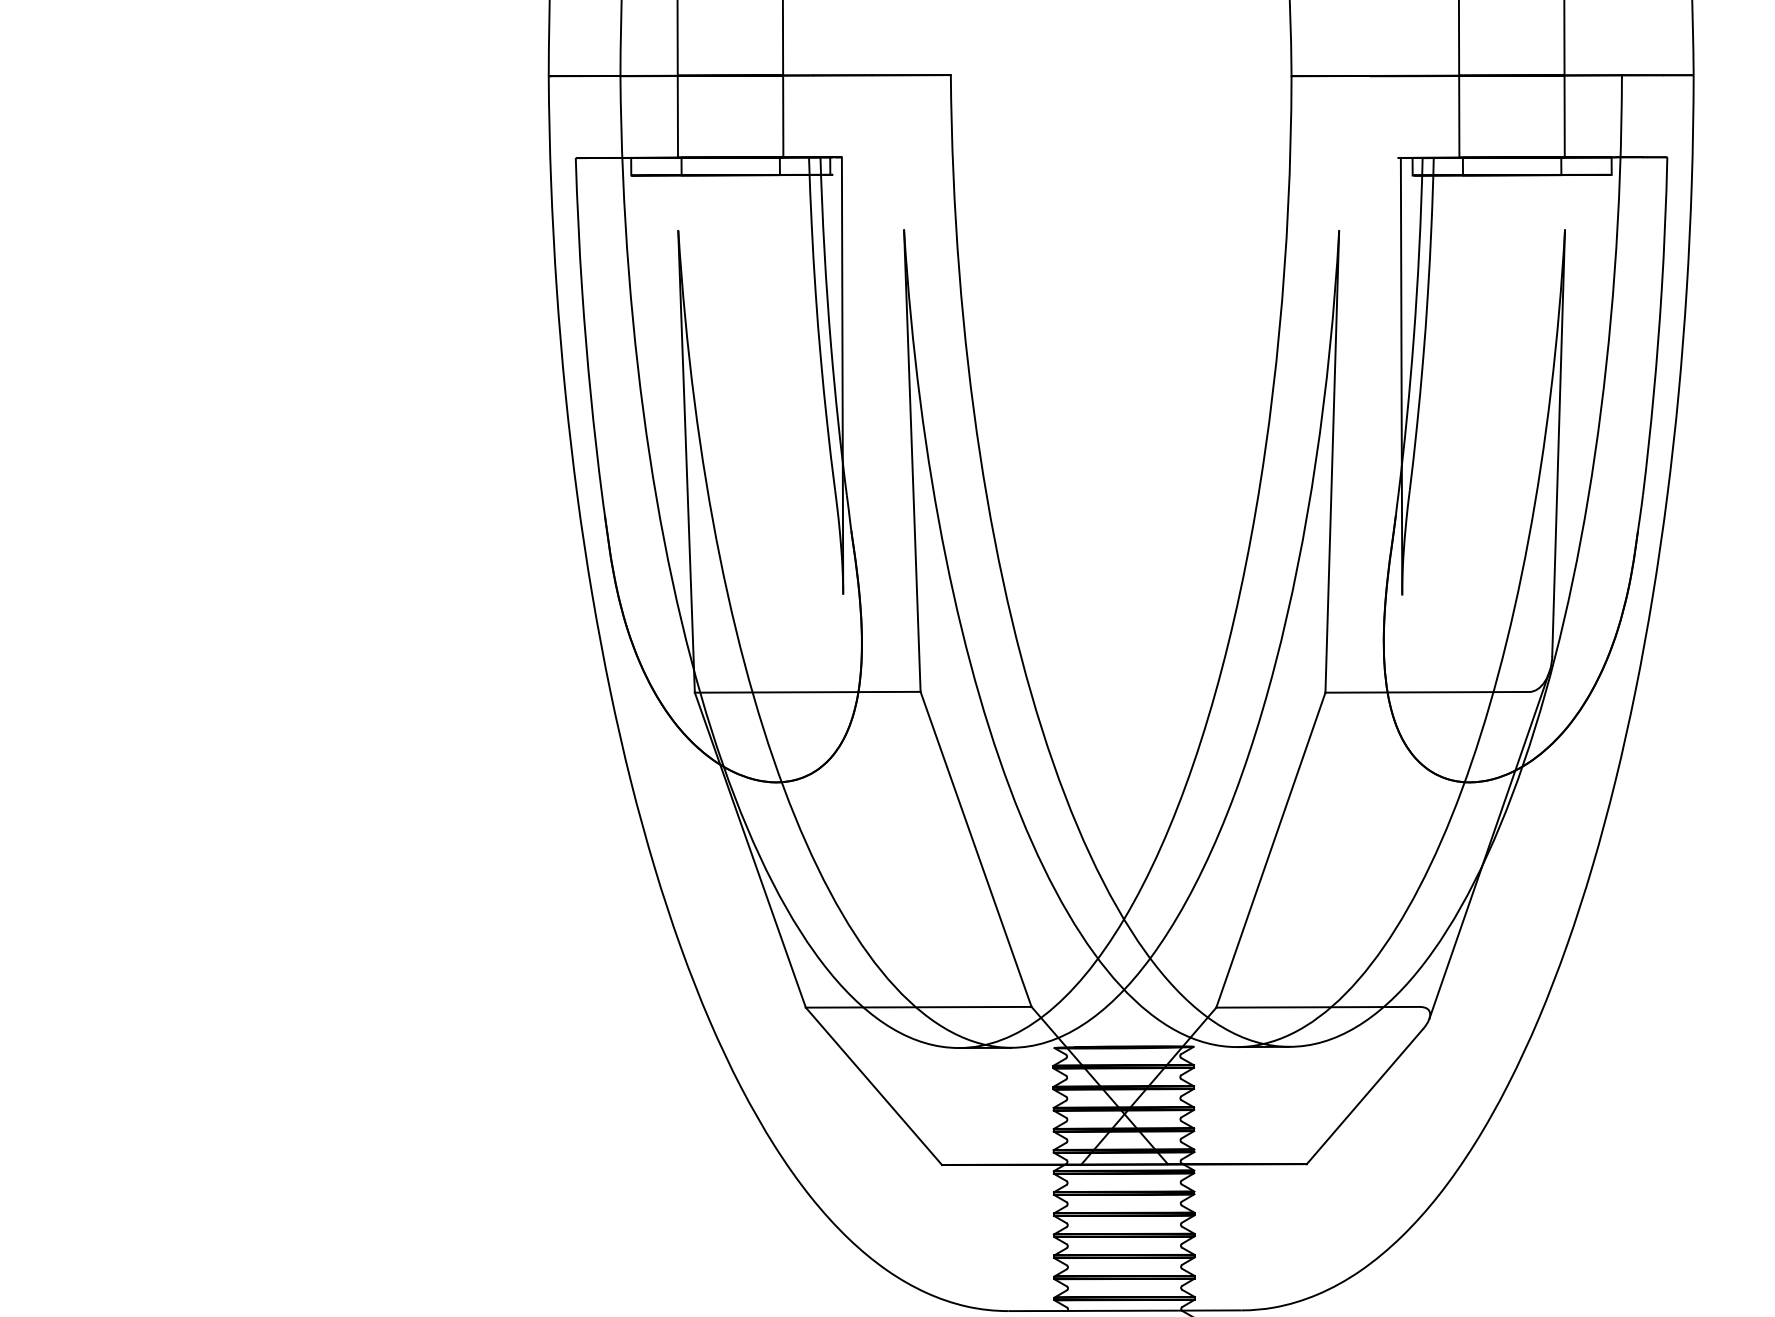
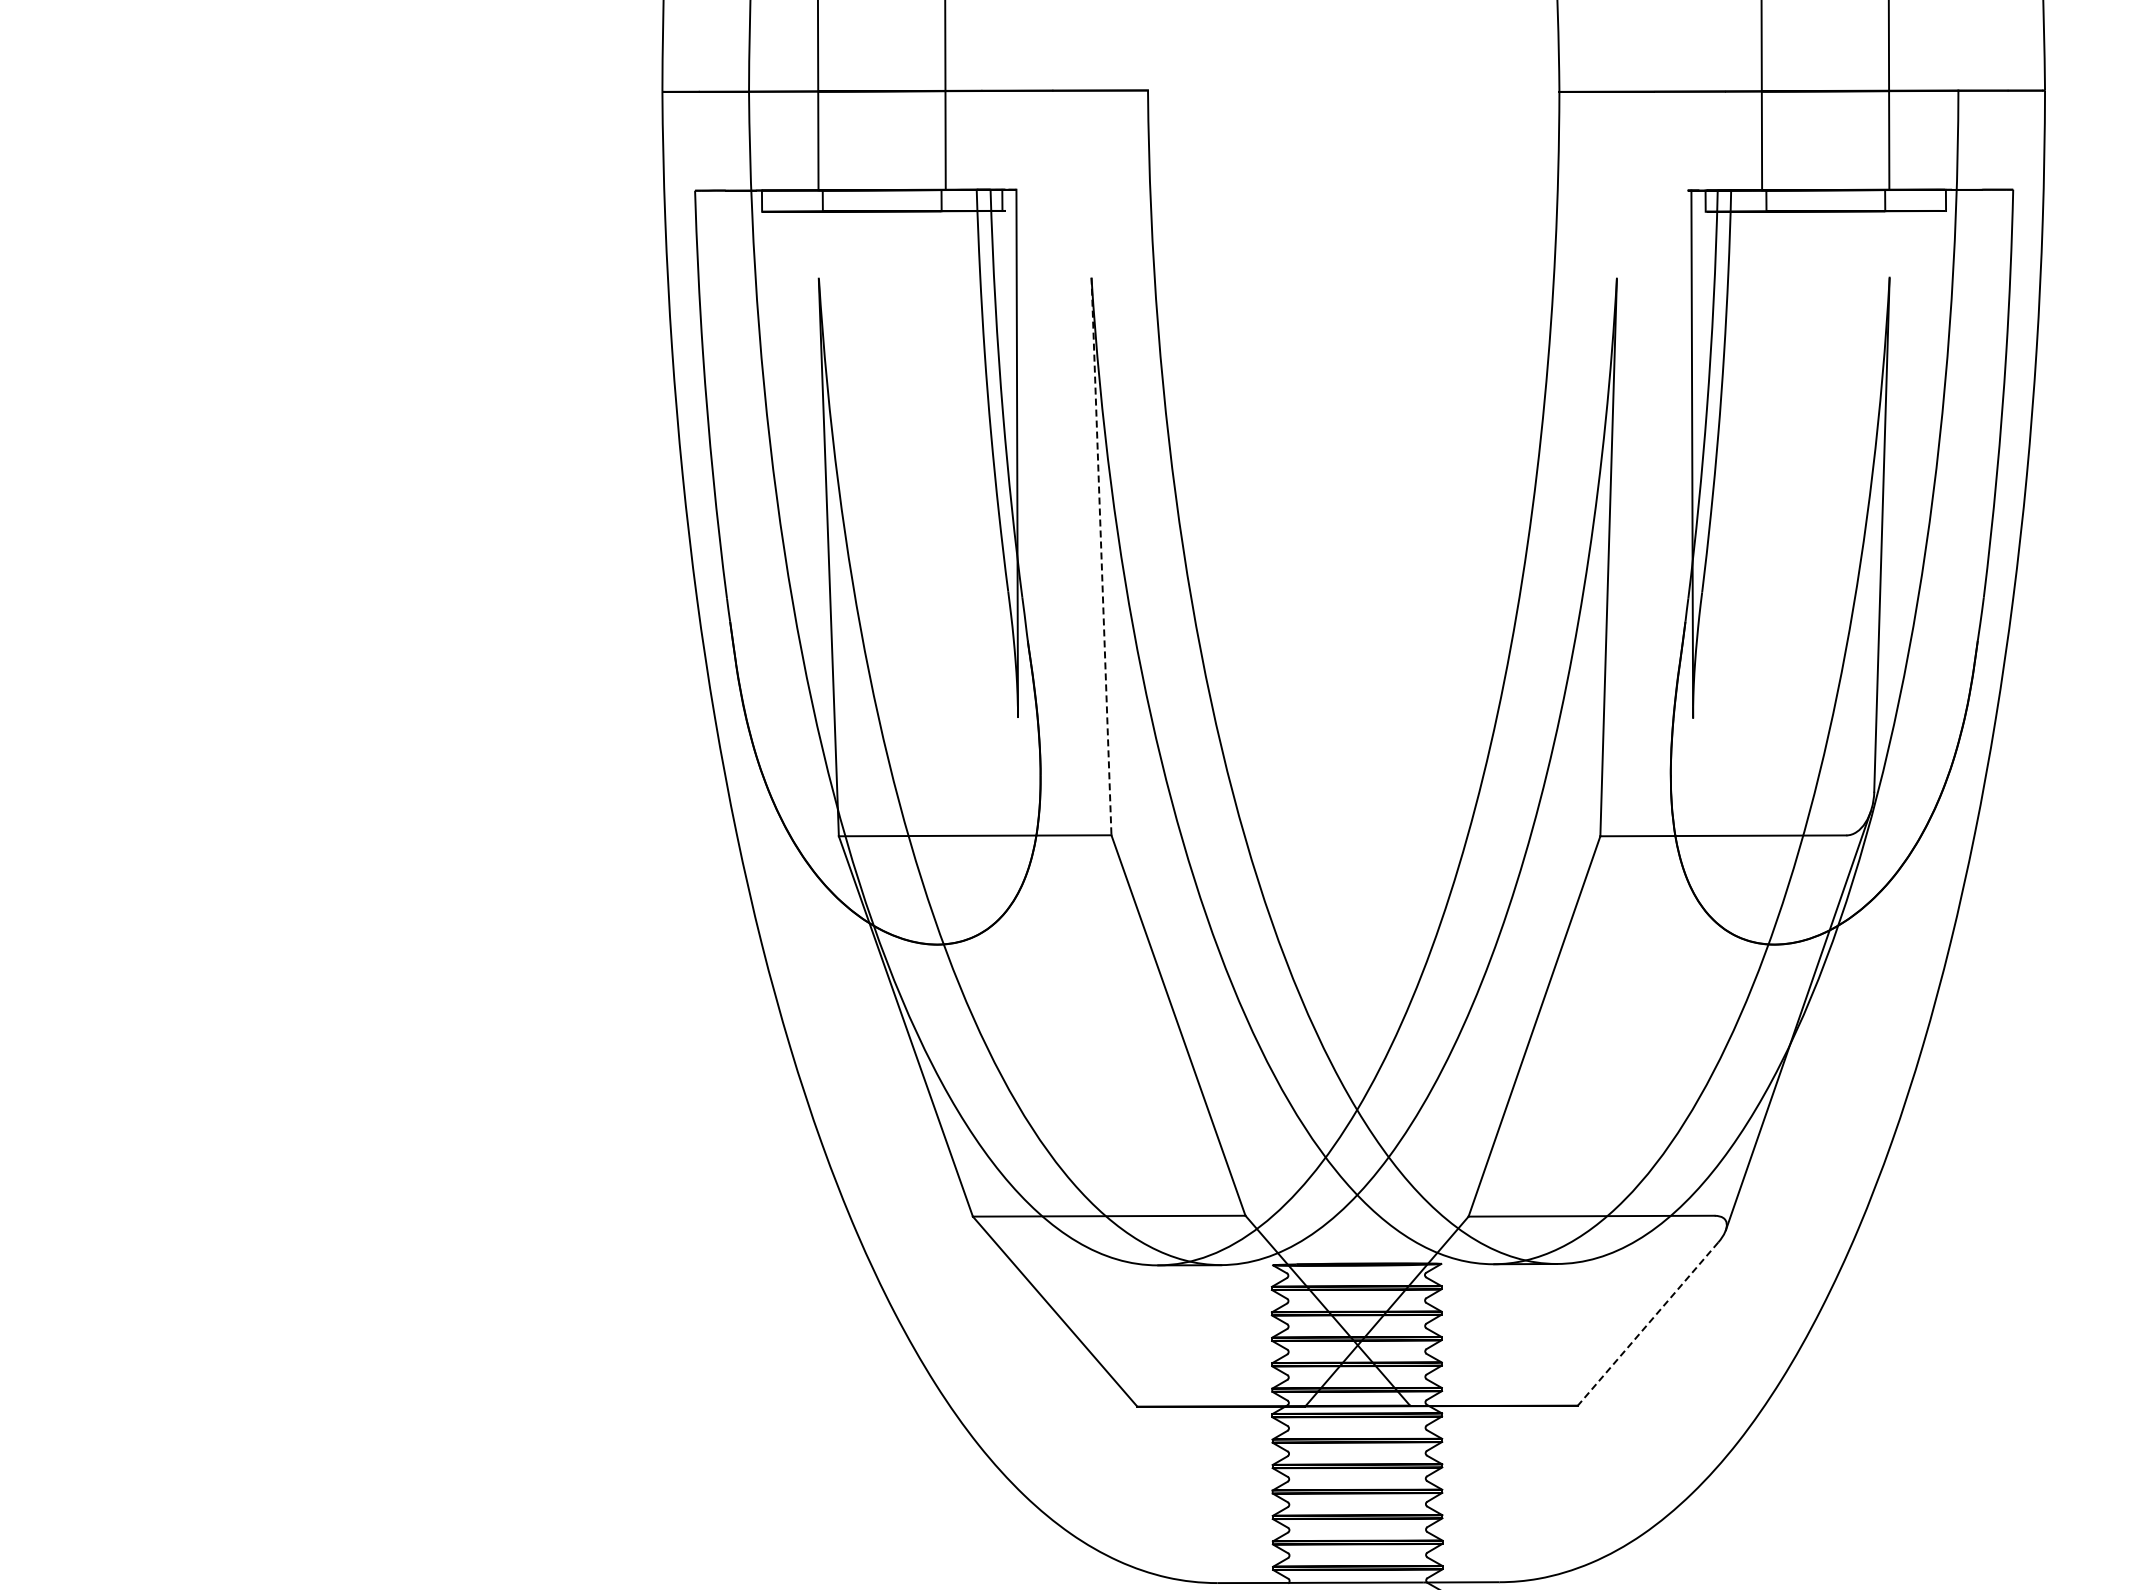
line: (912, 460) -> (1101, 556), solid -> dashed
line: (1365, 1096) -> (1648, 1324), solid -> dashed

